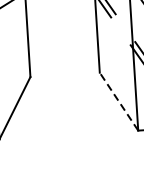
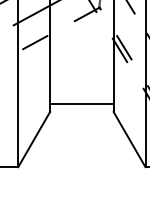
line: (64, 65) -> (81, 103), added
line: (118, 101) -> (129, 139), dashed -> solid

